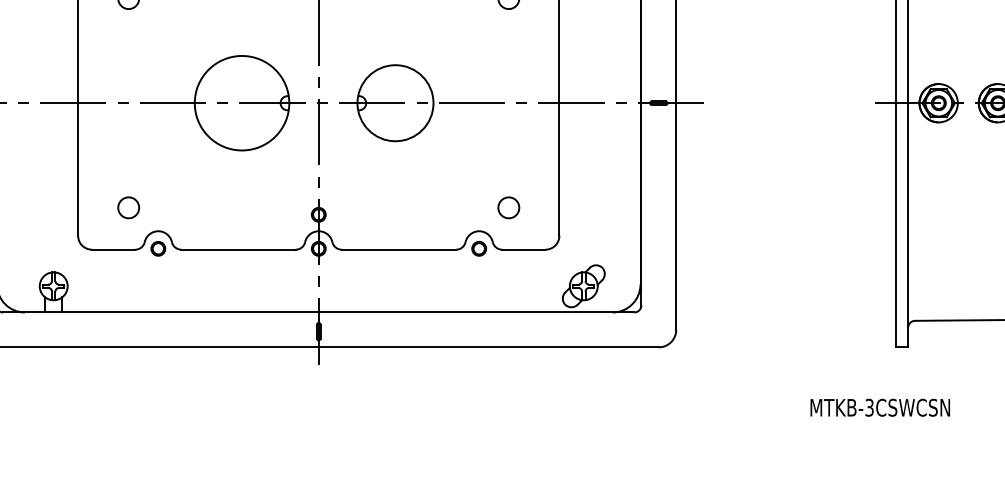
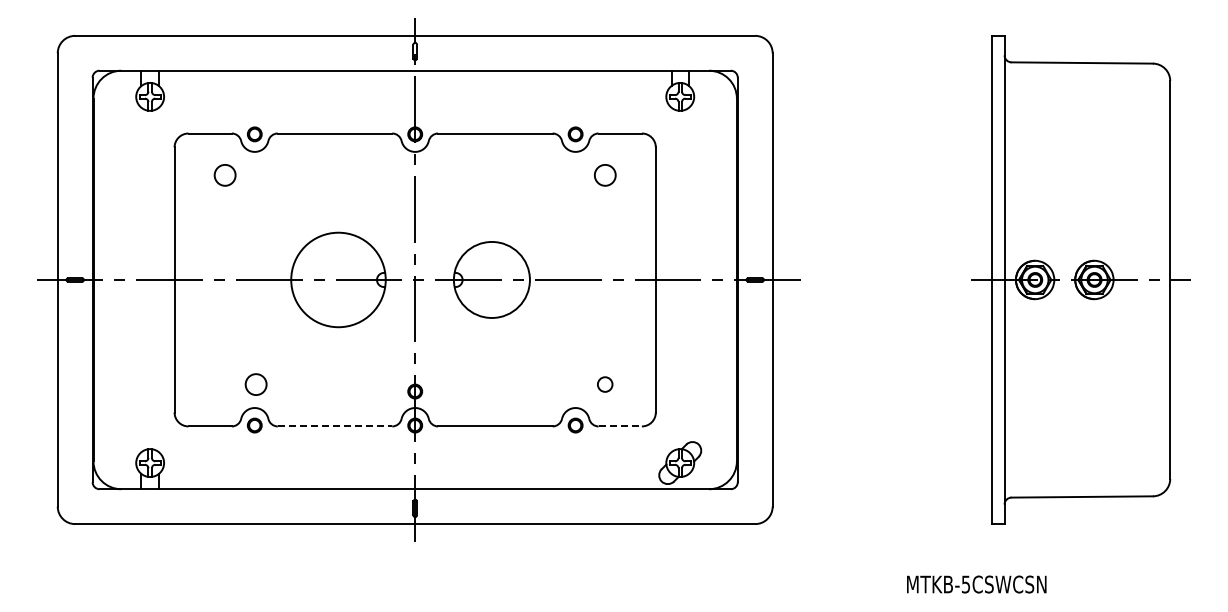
circle: (128, 207) -> (255, 384), moved
circle: (508, 207) -> (604, 384), size x0.7
line: (239, 249) -> (335, 426), solid -> dashed
line: (524, 249) -> (620, 426), solid -> dashed
text: (870, 406) -> (966, 583), MTKB-3CSWCSN -> MTKB-5CSWCSN

